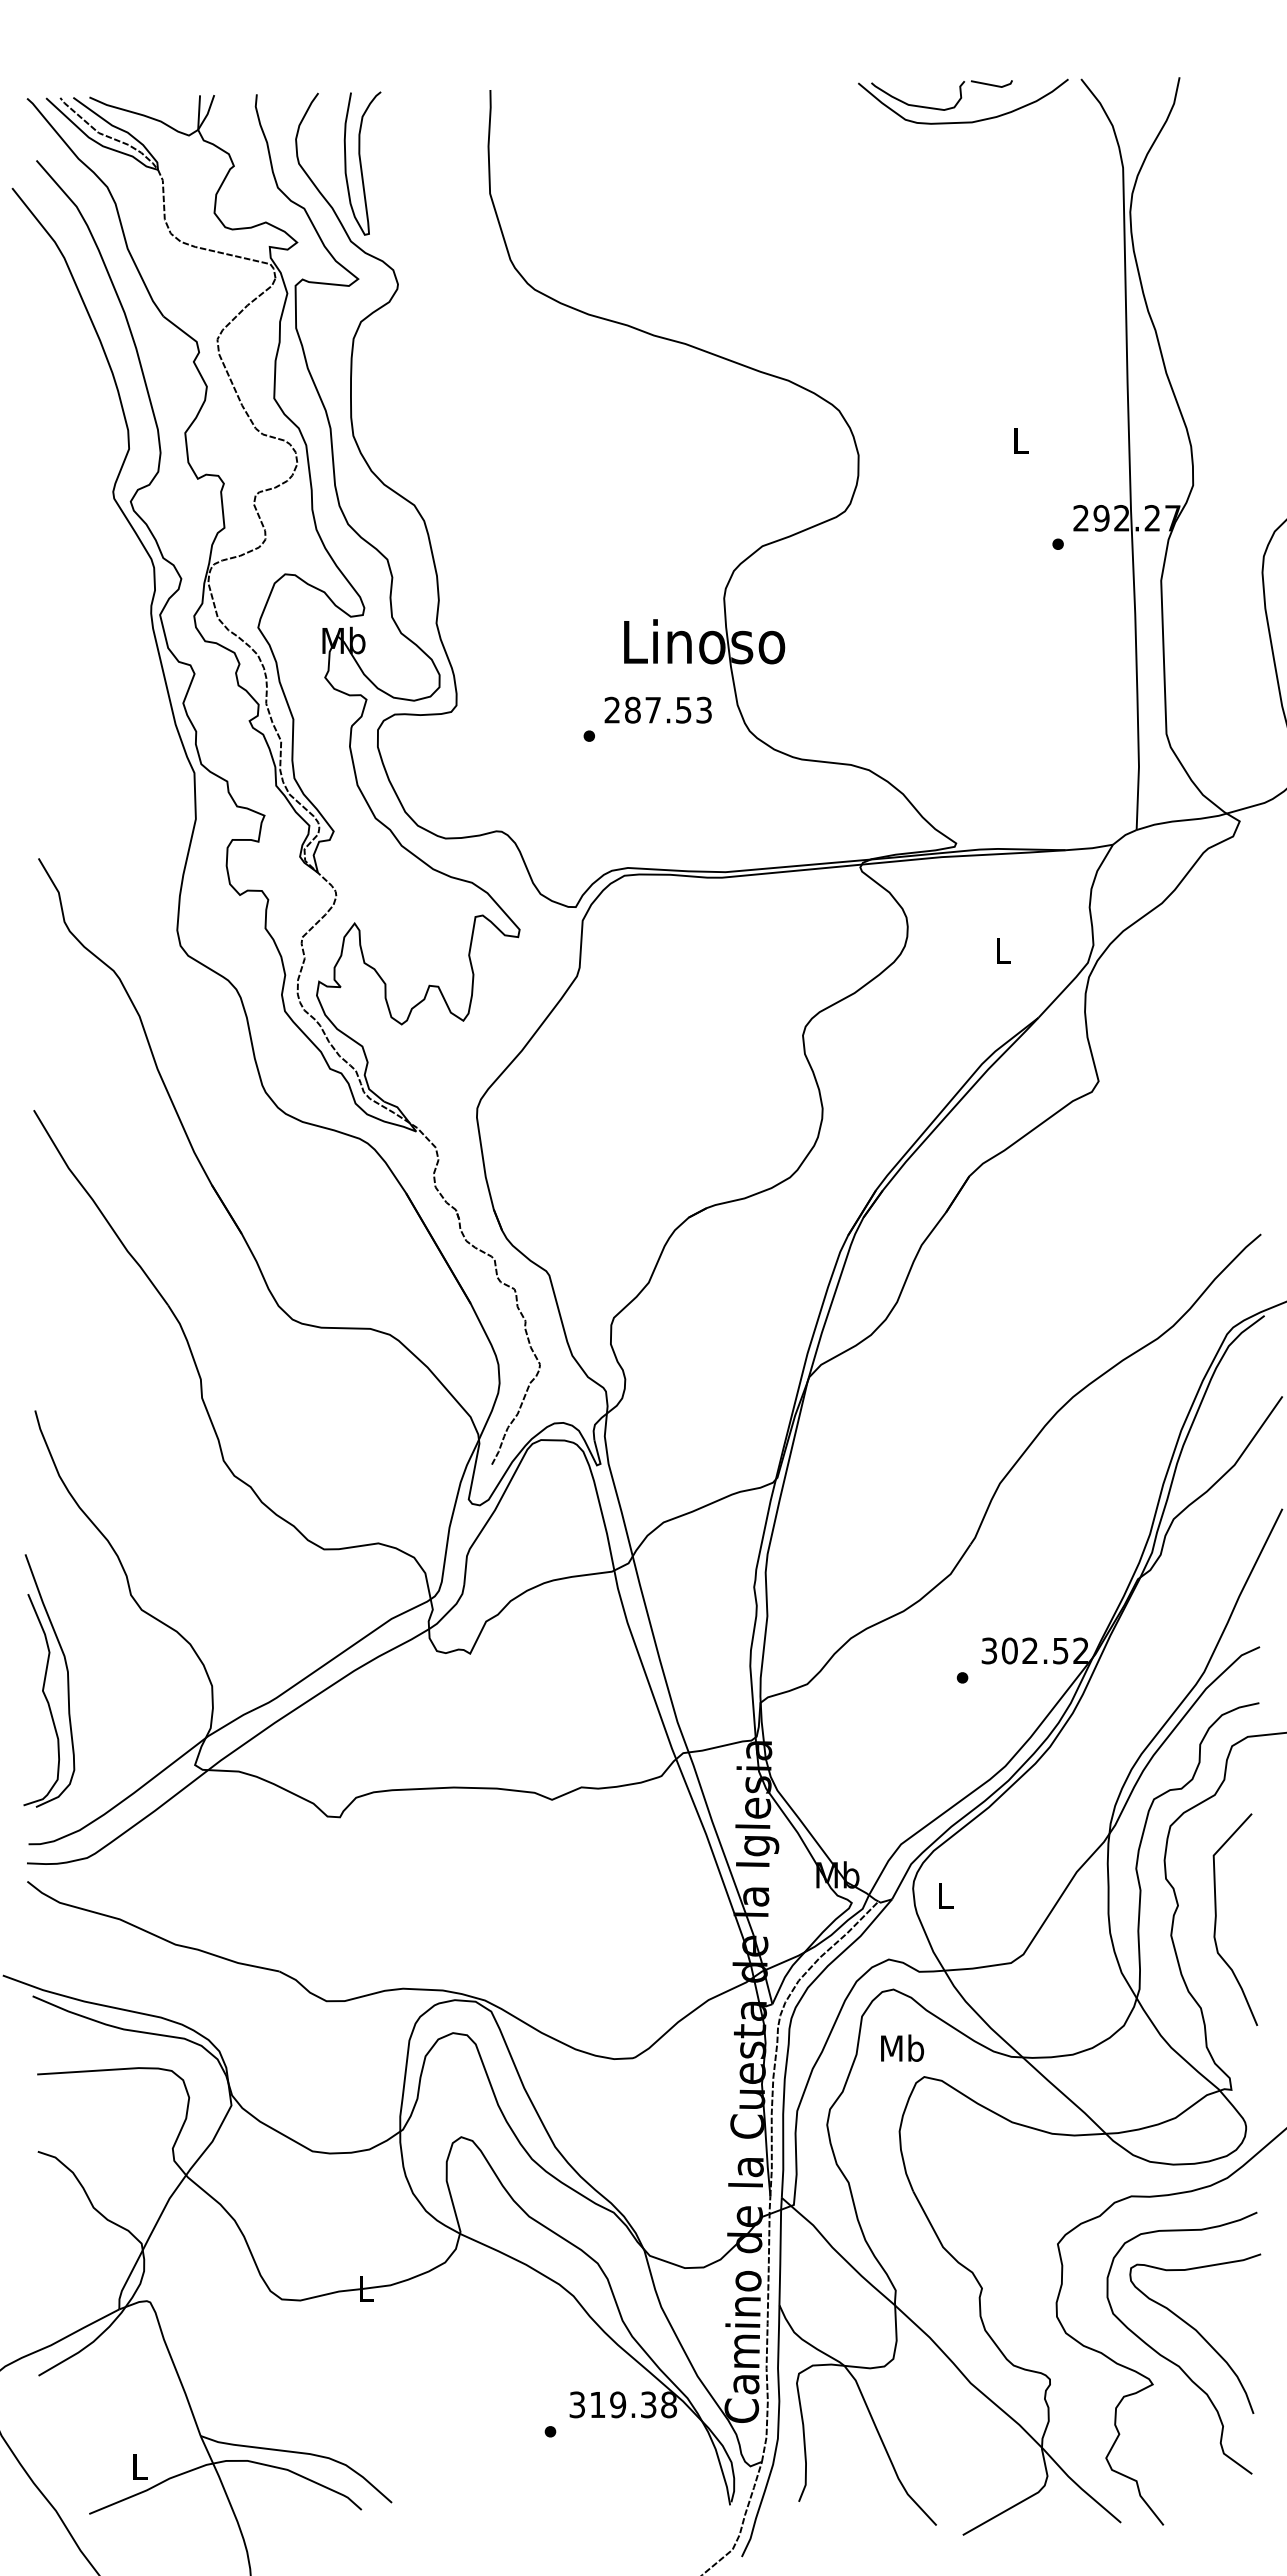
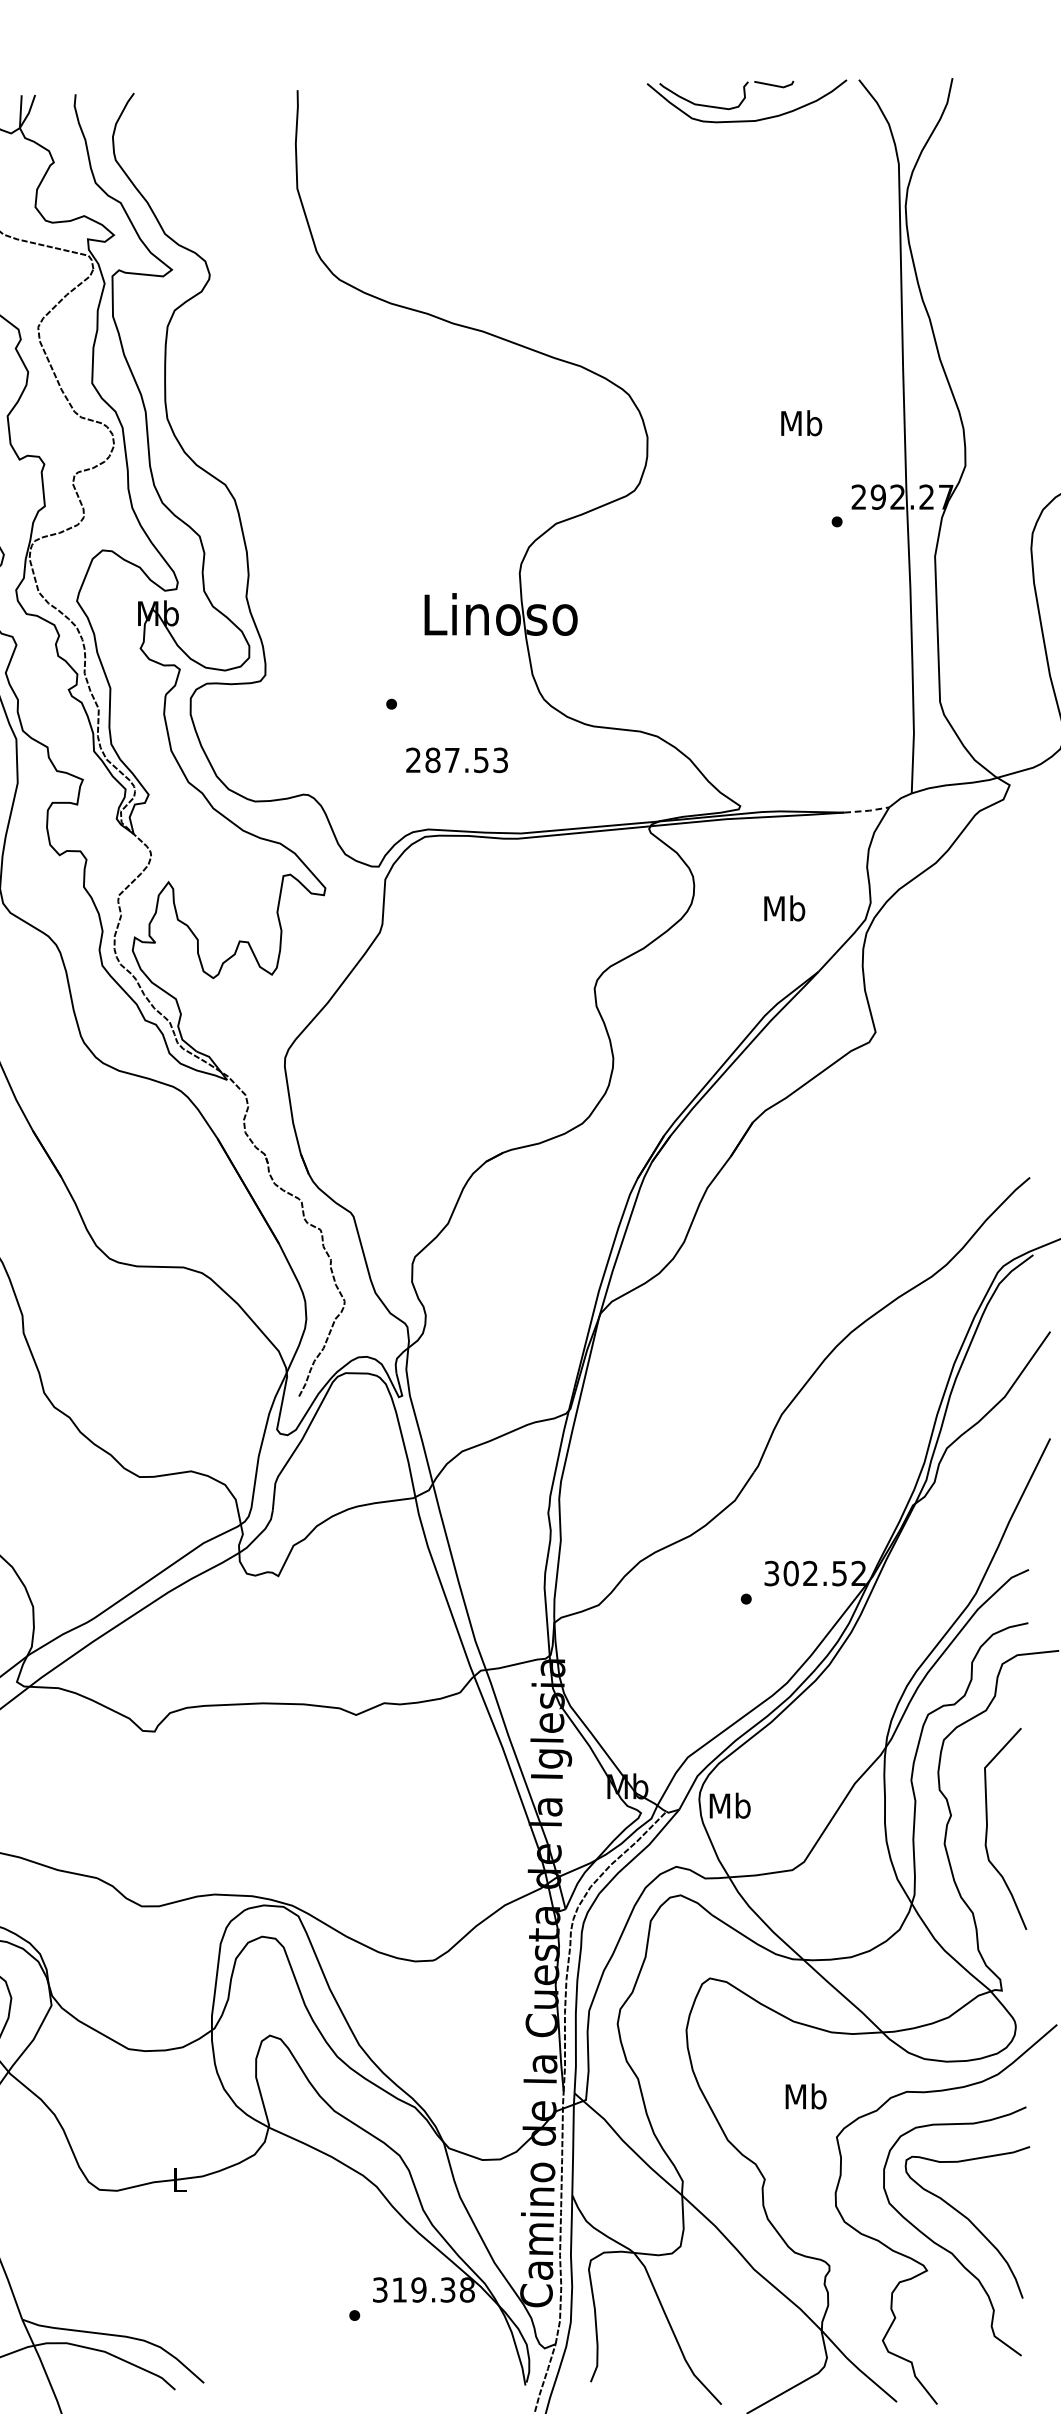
curve: (361, 163) -> (175, 160), removed
text: (1020, 440) -> (801, 423), L -> Mb
text: (657, 709) -> (456, 759), moved
line: (1090, 848) -> (867, 810), solid -> dashed
text: (1002, 950) -> (784, 907), L -> Mb
text: (945, 1894) -> (730, 1804), L -> Mb
text: (902, 2047) -> (806, 2095), moved

